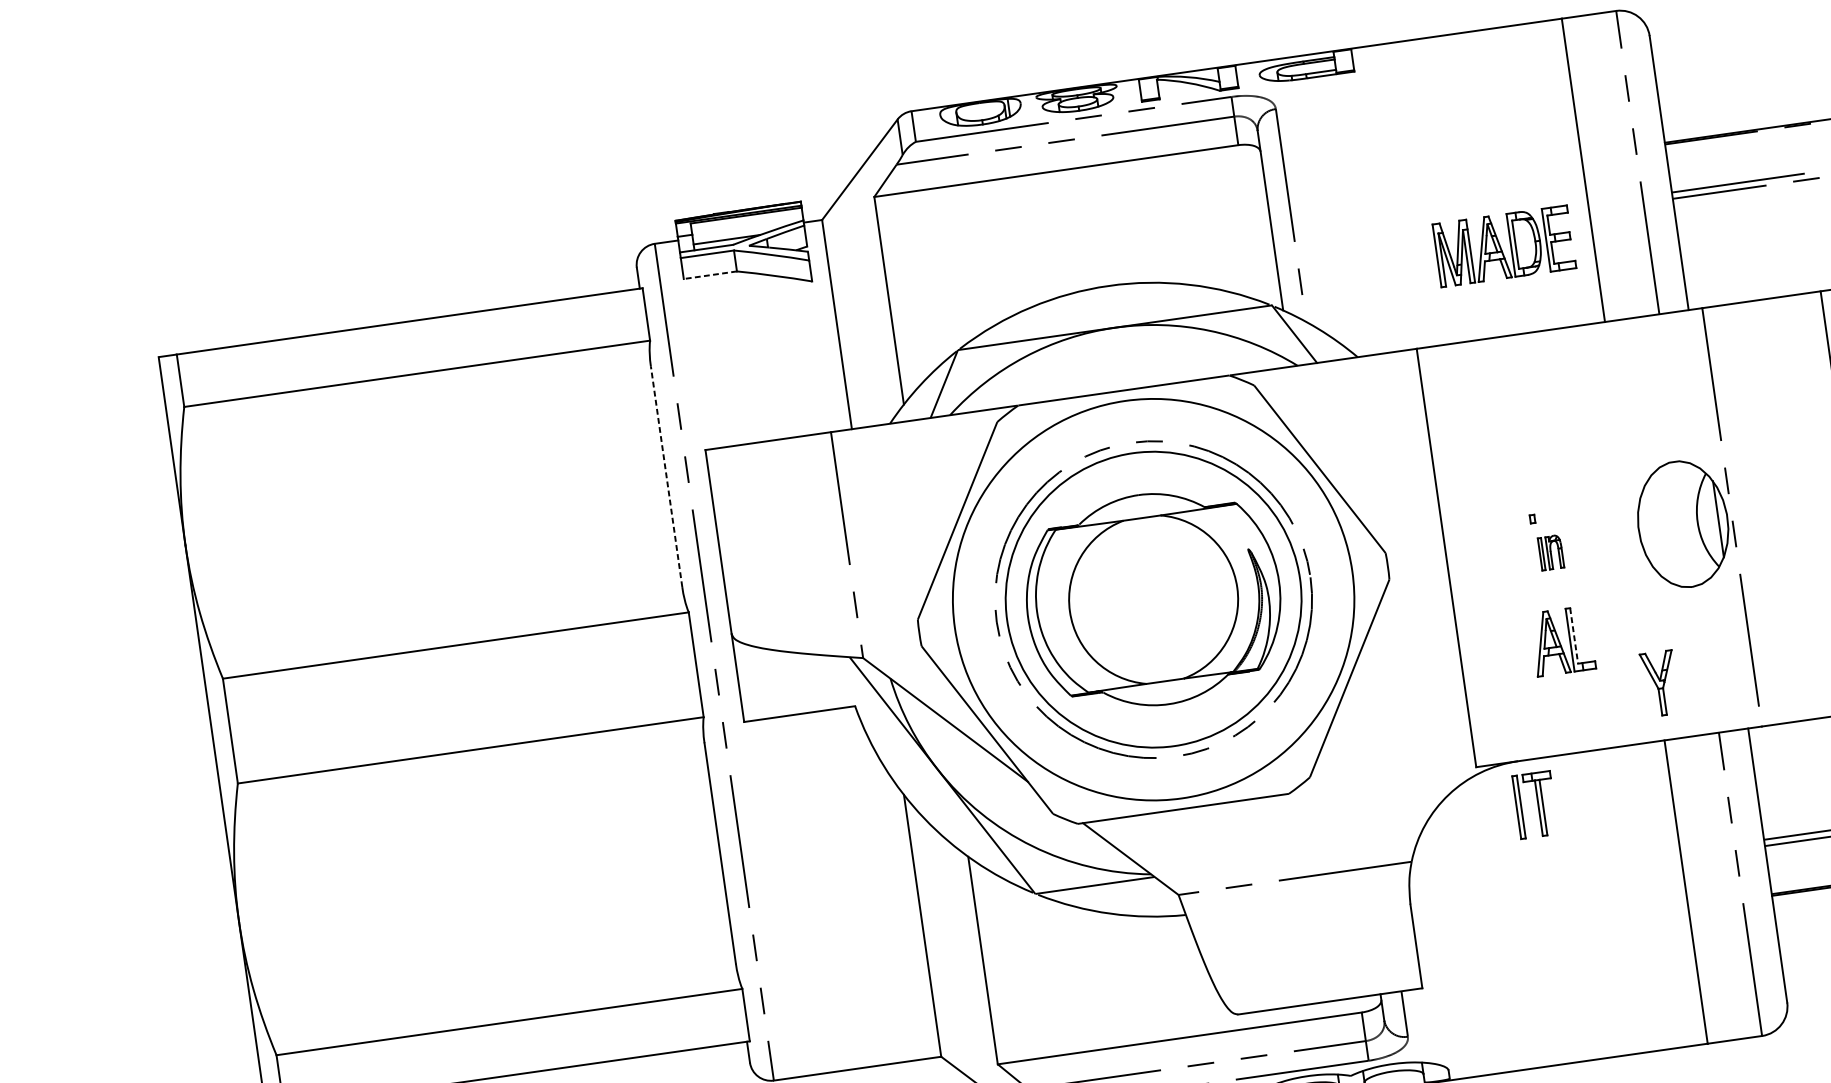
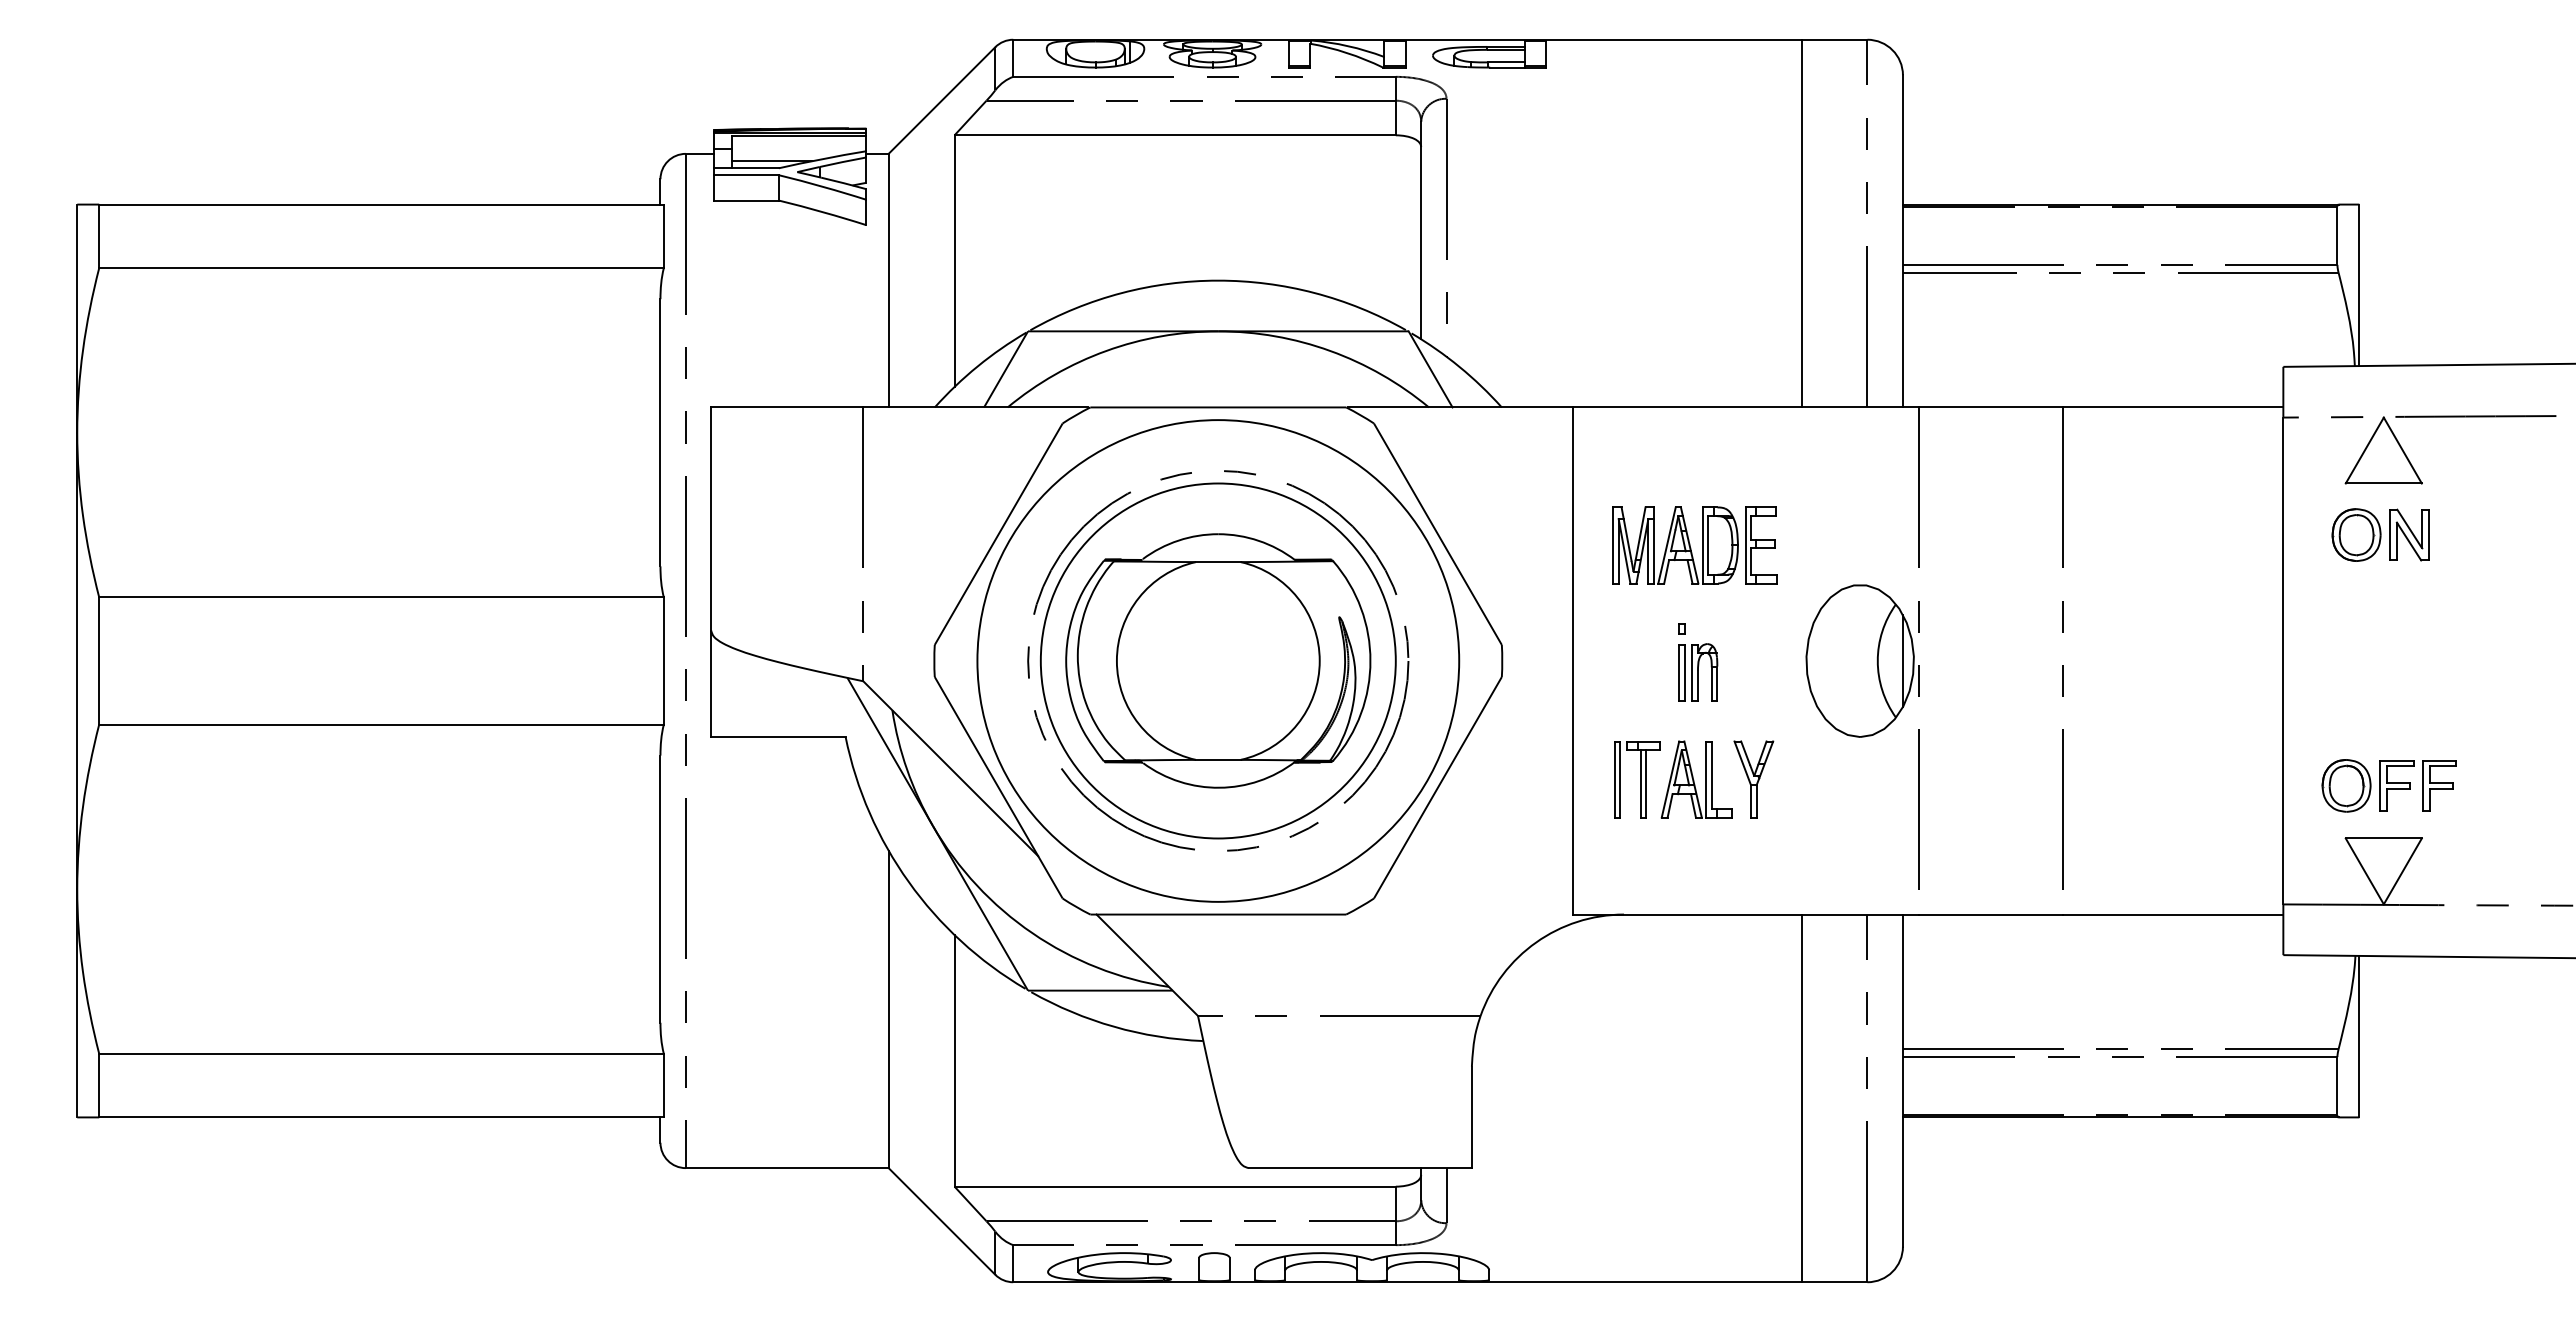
part: (1504, 246) -> (1694, 545), moved
line: (710, 275) -> (746, 200), dashed -> solid
line: (666, 476) -> (660, 432), dashed -> solid
part: (1551, 552) -> (1698, 672), size x1.43
line: (1573, 636) -> (1711, 775), dashed -> solid
part: (1659, 683) -> (1753, 779), moved
part: (1535, 804) -> (1637, 779), moved

